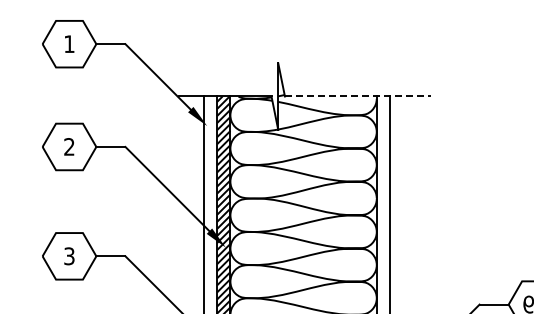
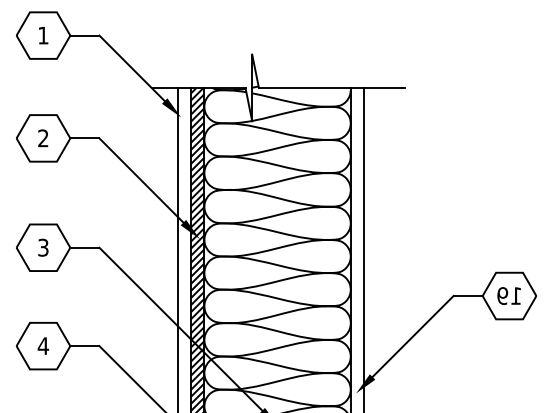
line: (357, 96) -> (331, 87), dashed -> solid

